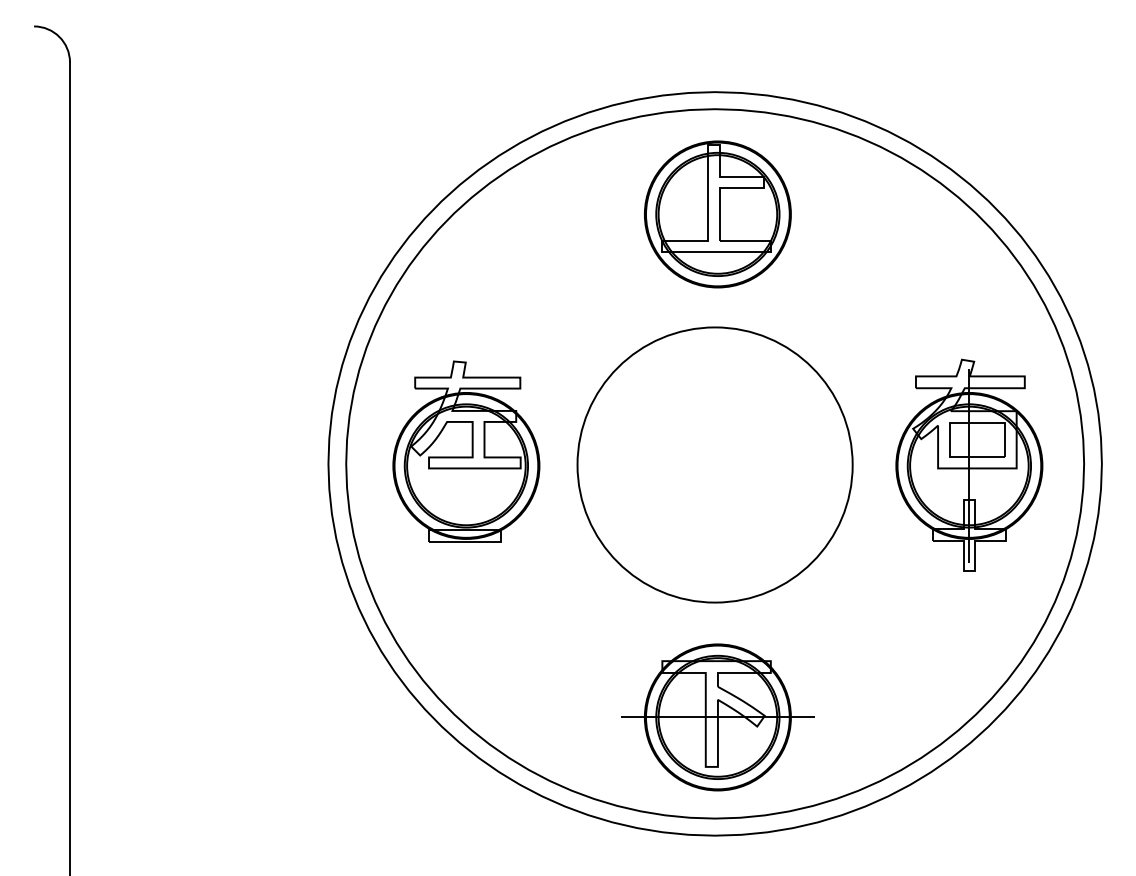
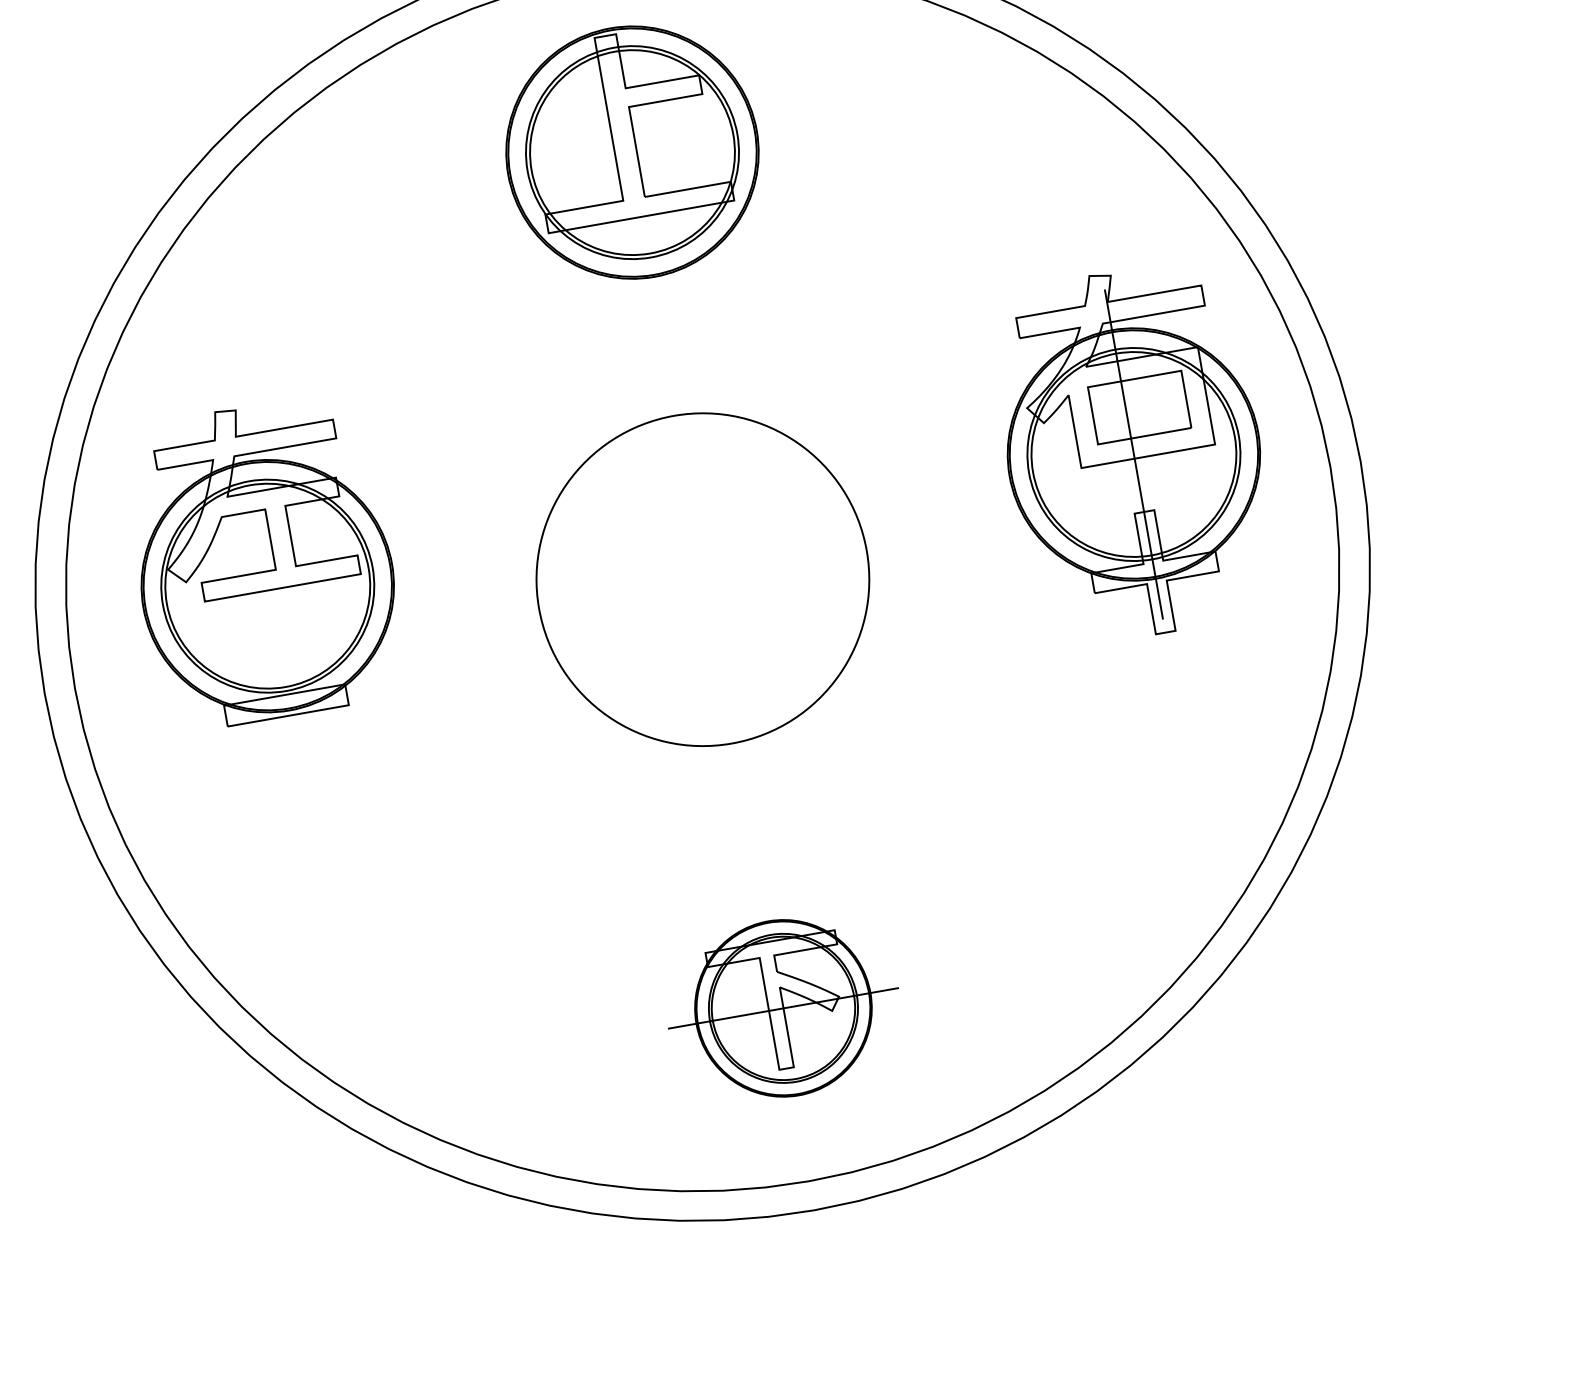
part: (466, 451) -> (263, 561), moved
circle: (714, 464) -> (701, 579), size x0.7
part: (969, 464) -> (1133, 451), moved
part: (717, 717) -> (782, 1008), size x0.7

